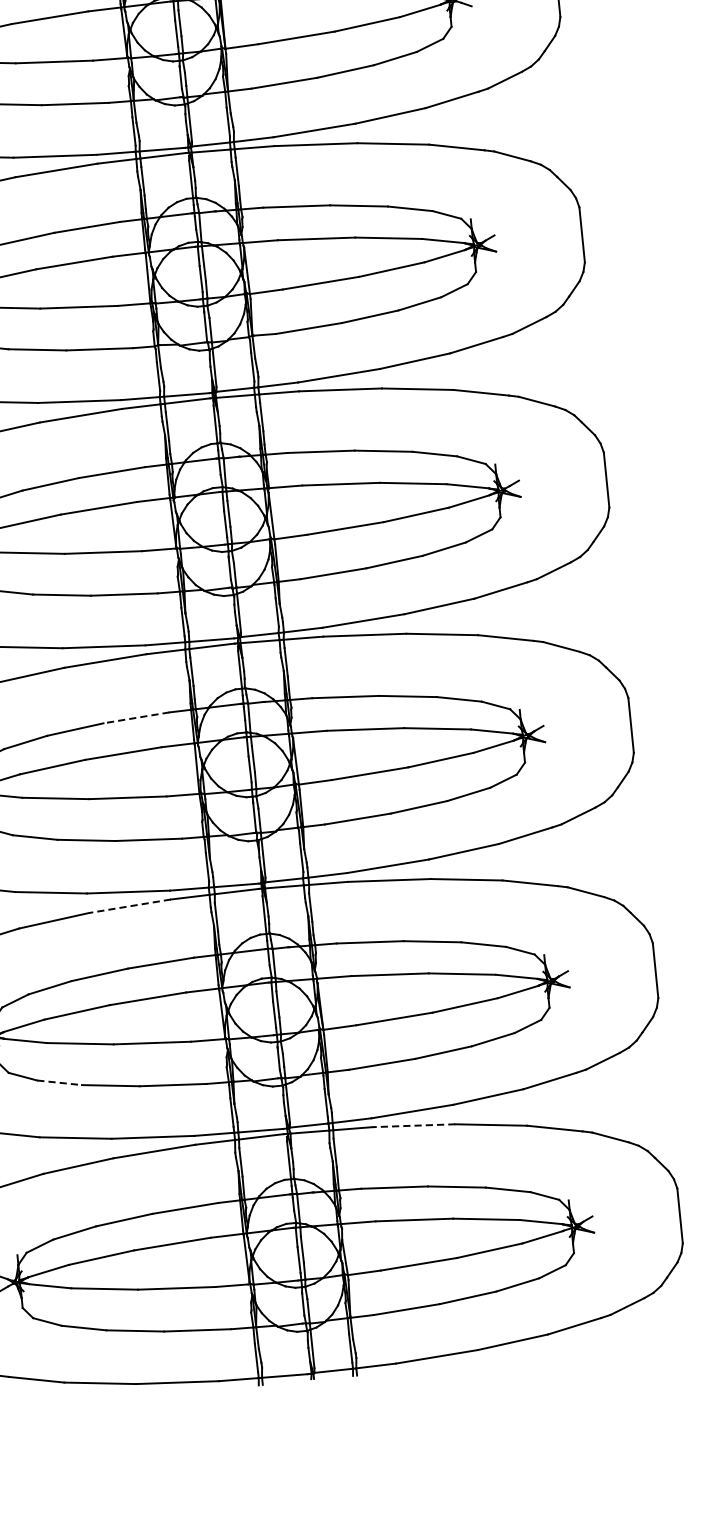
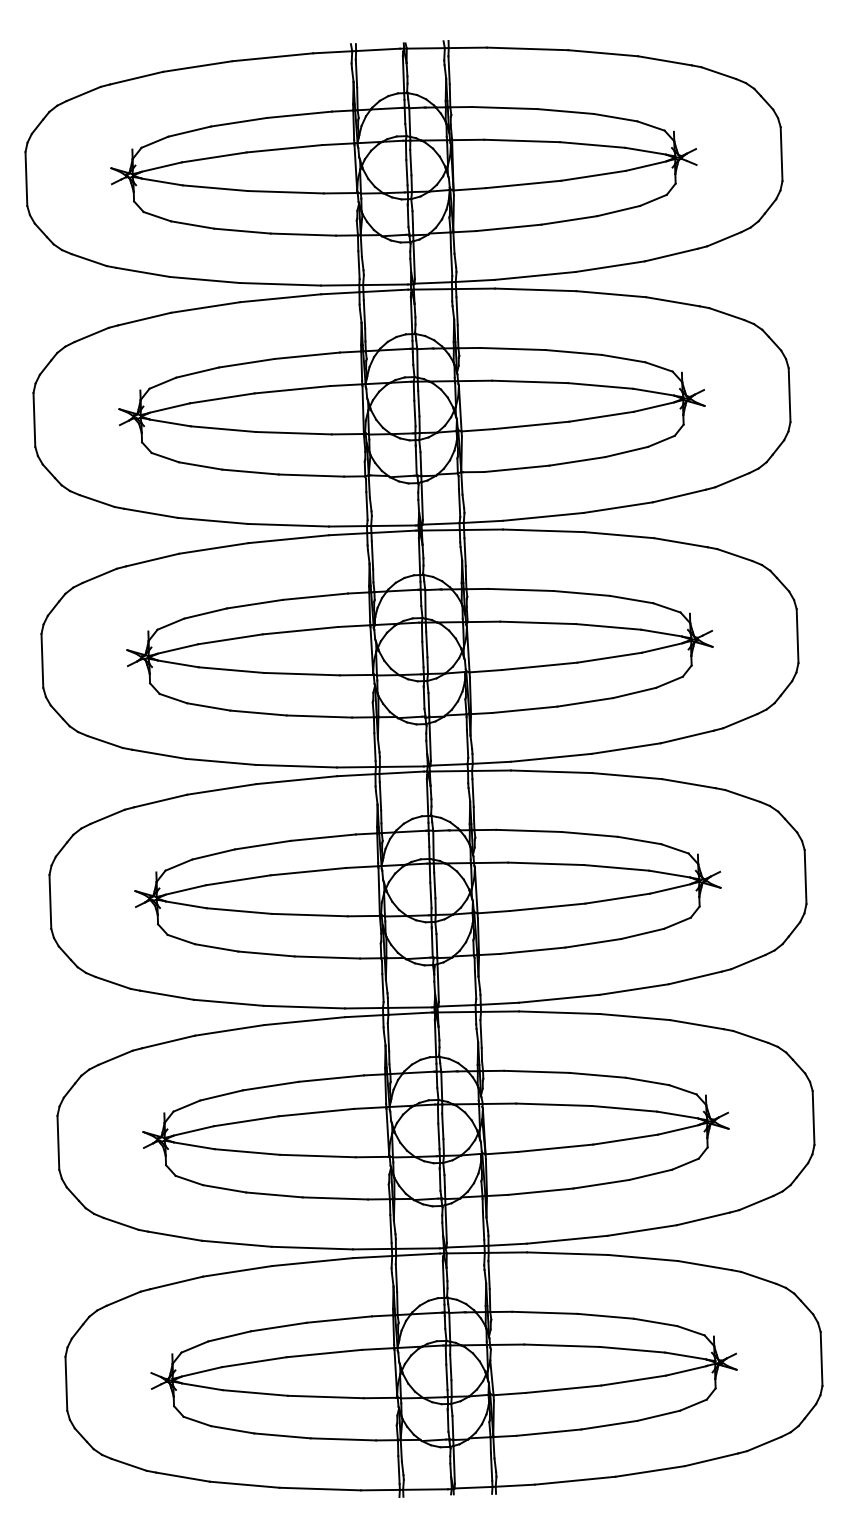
line: (136, 717) -> (323, 837), dashed -> solid
line: (129, 906) -> (304, 1021), dashed -> solid
line: (59, 1082) -> (224, 1188), dashed -> solid
line: (413, 1125) -> (567, 1253), dashed -> solid

